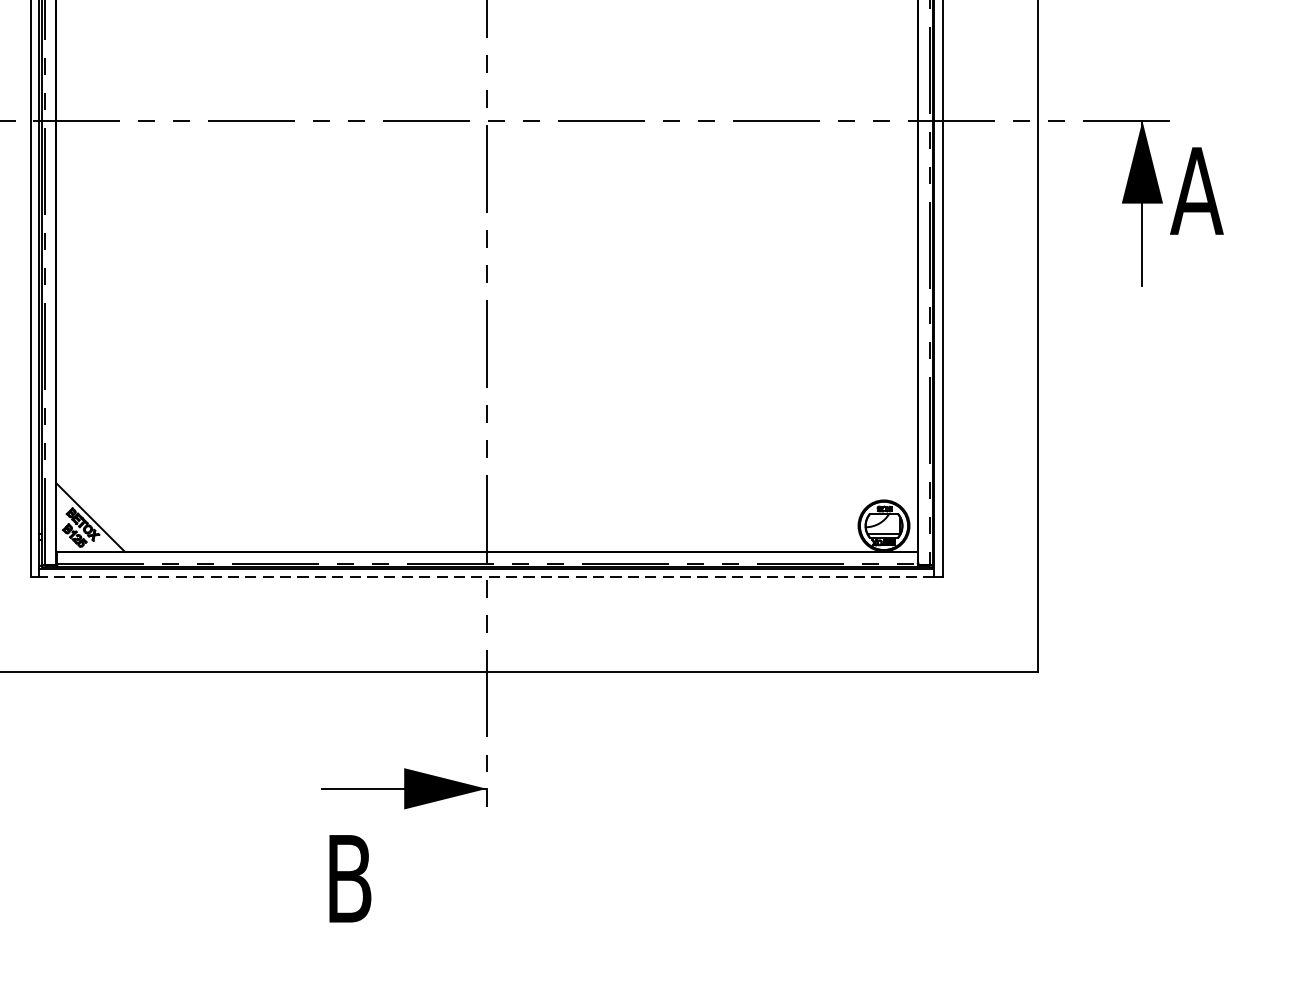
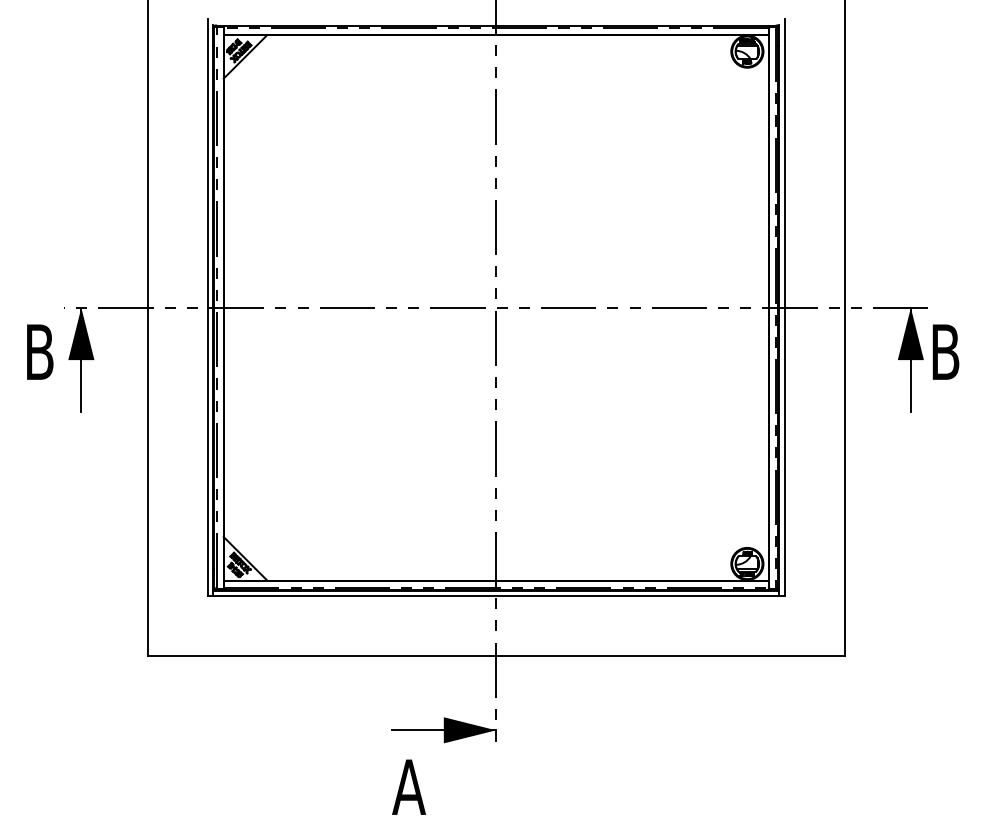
text: (1197, 190) -> (945, 351), A -> B
line: (485, 577) -> (495, 596), dashed -> solid
text: (348, 877) -> (408, 786), B -> A

